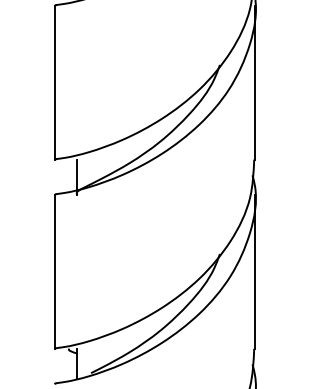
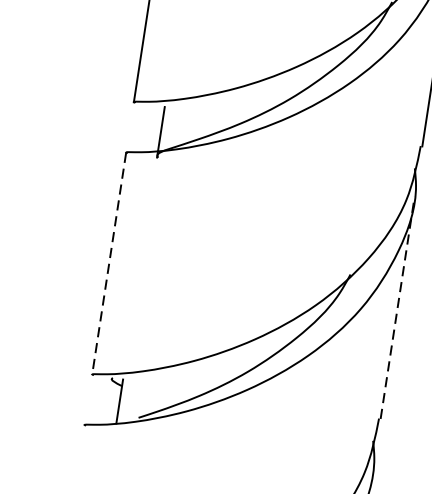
line: (255, 271) -> (397, 307), solid -> dashed
line: (55, 272) -> (109, 264), solid -> dashed

